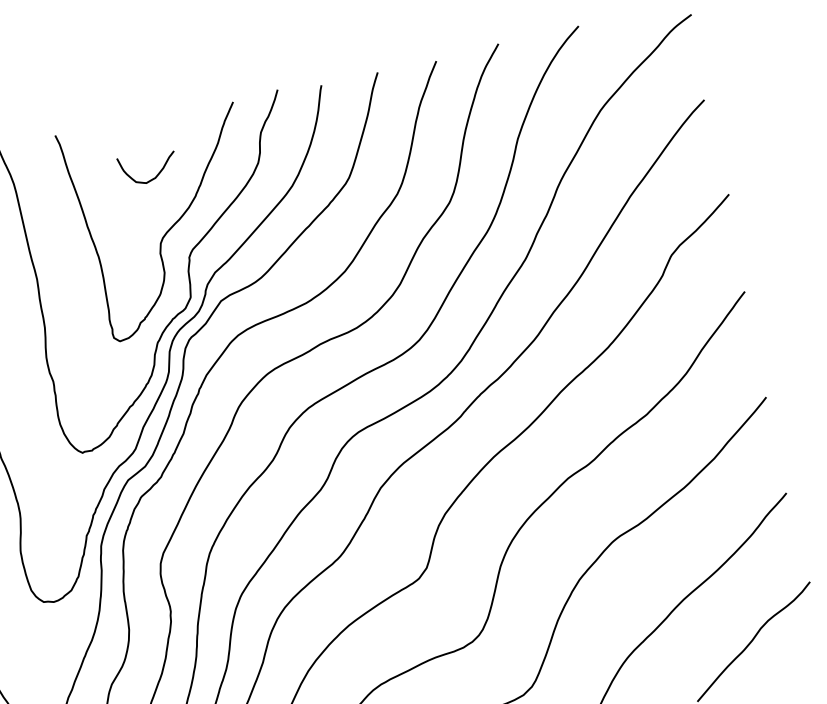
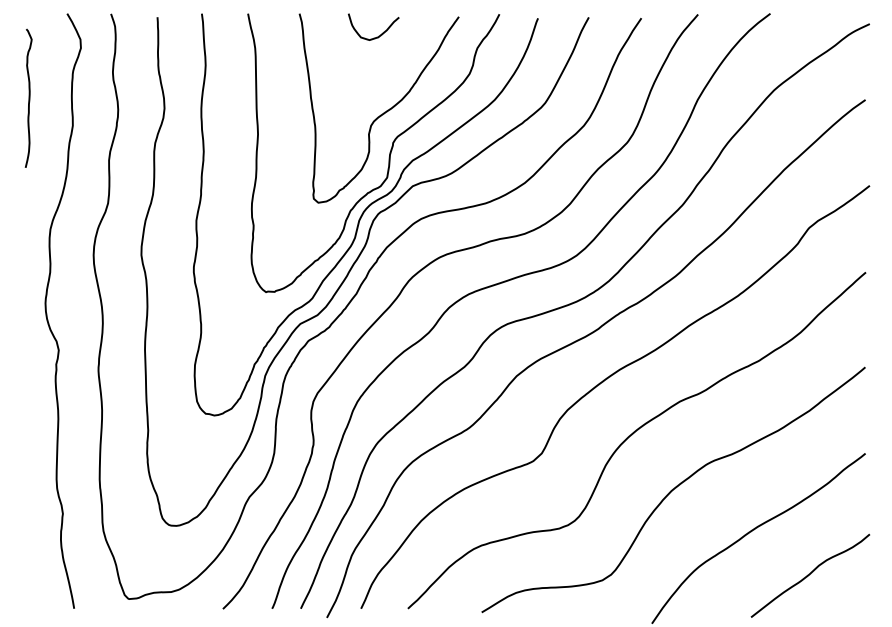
curve: (155, 175) -> (378, 35), moved

